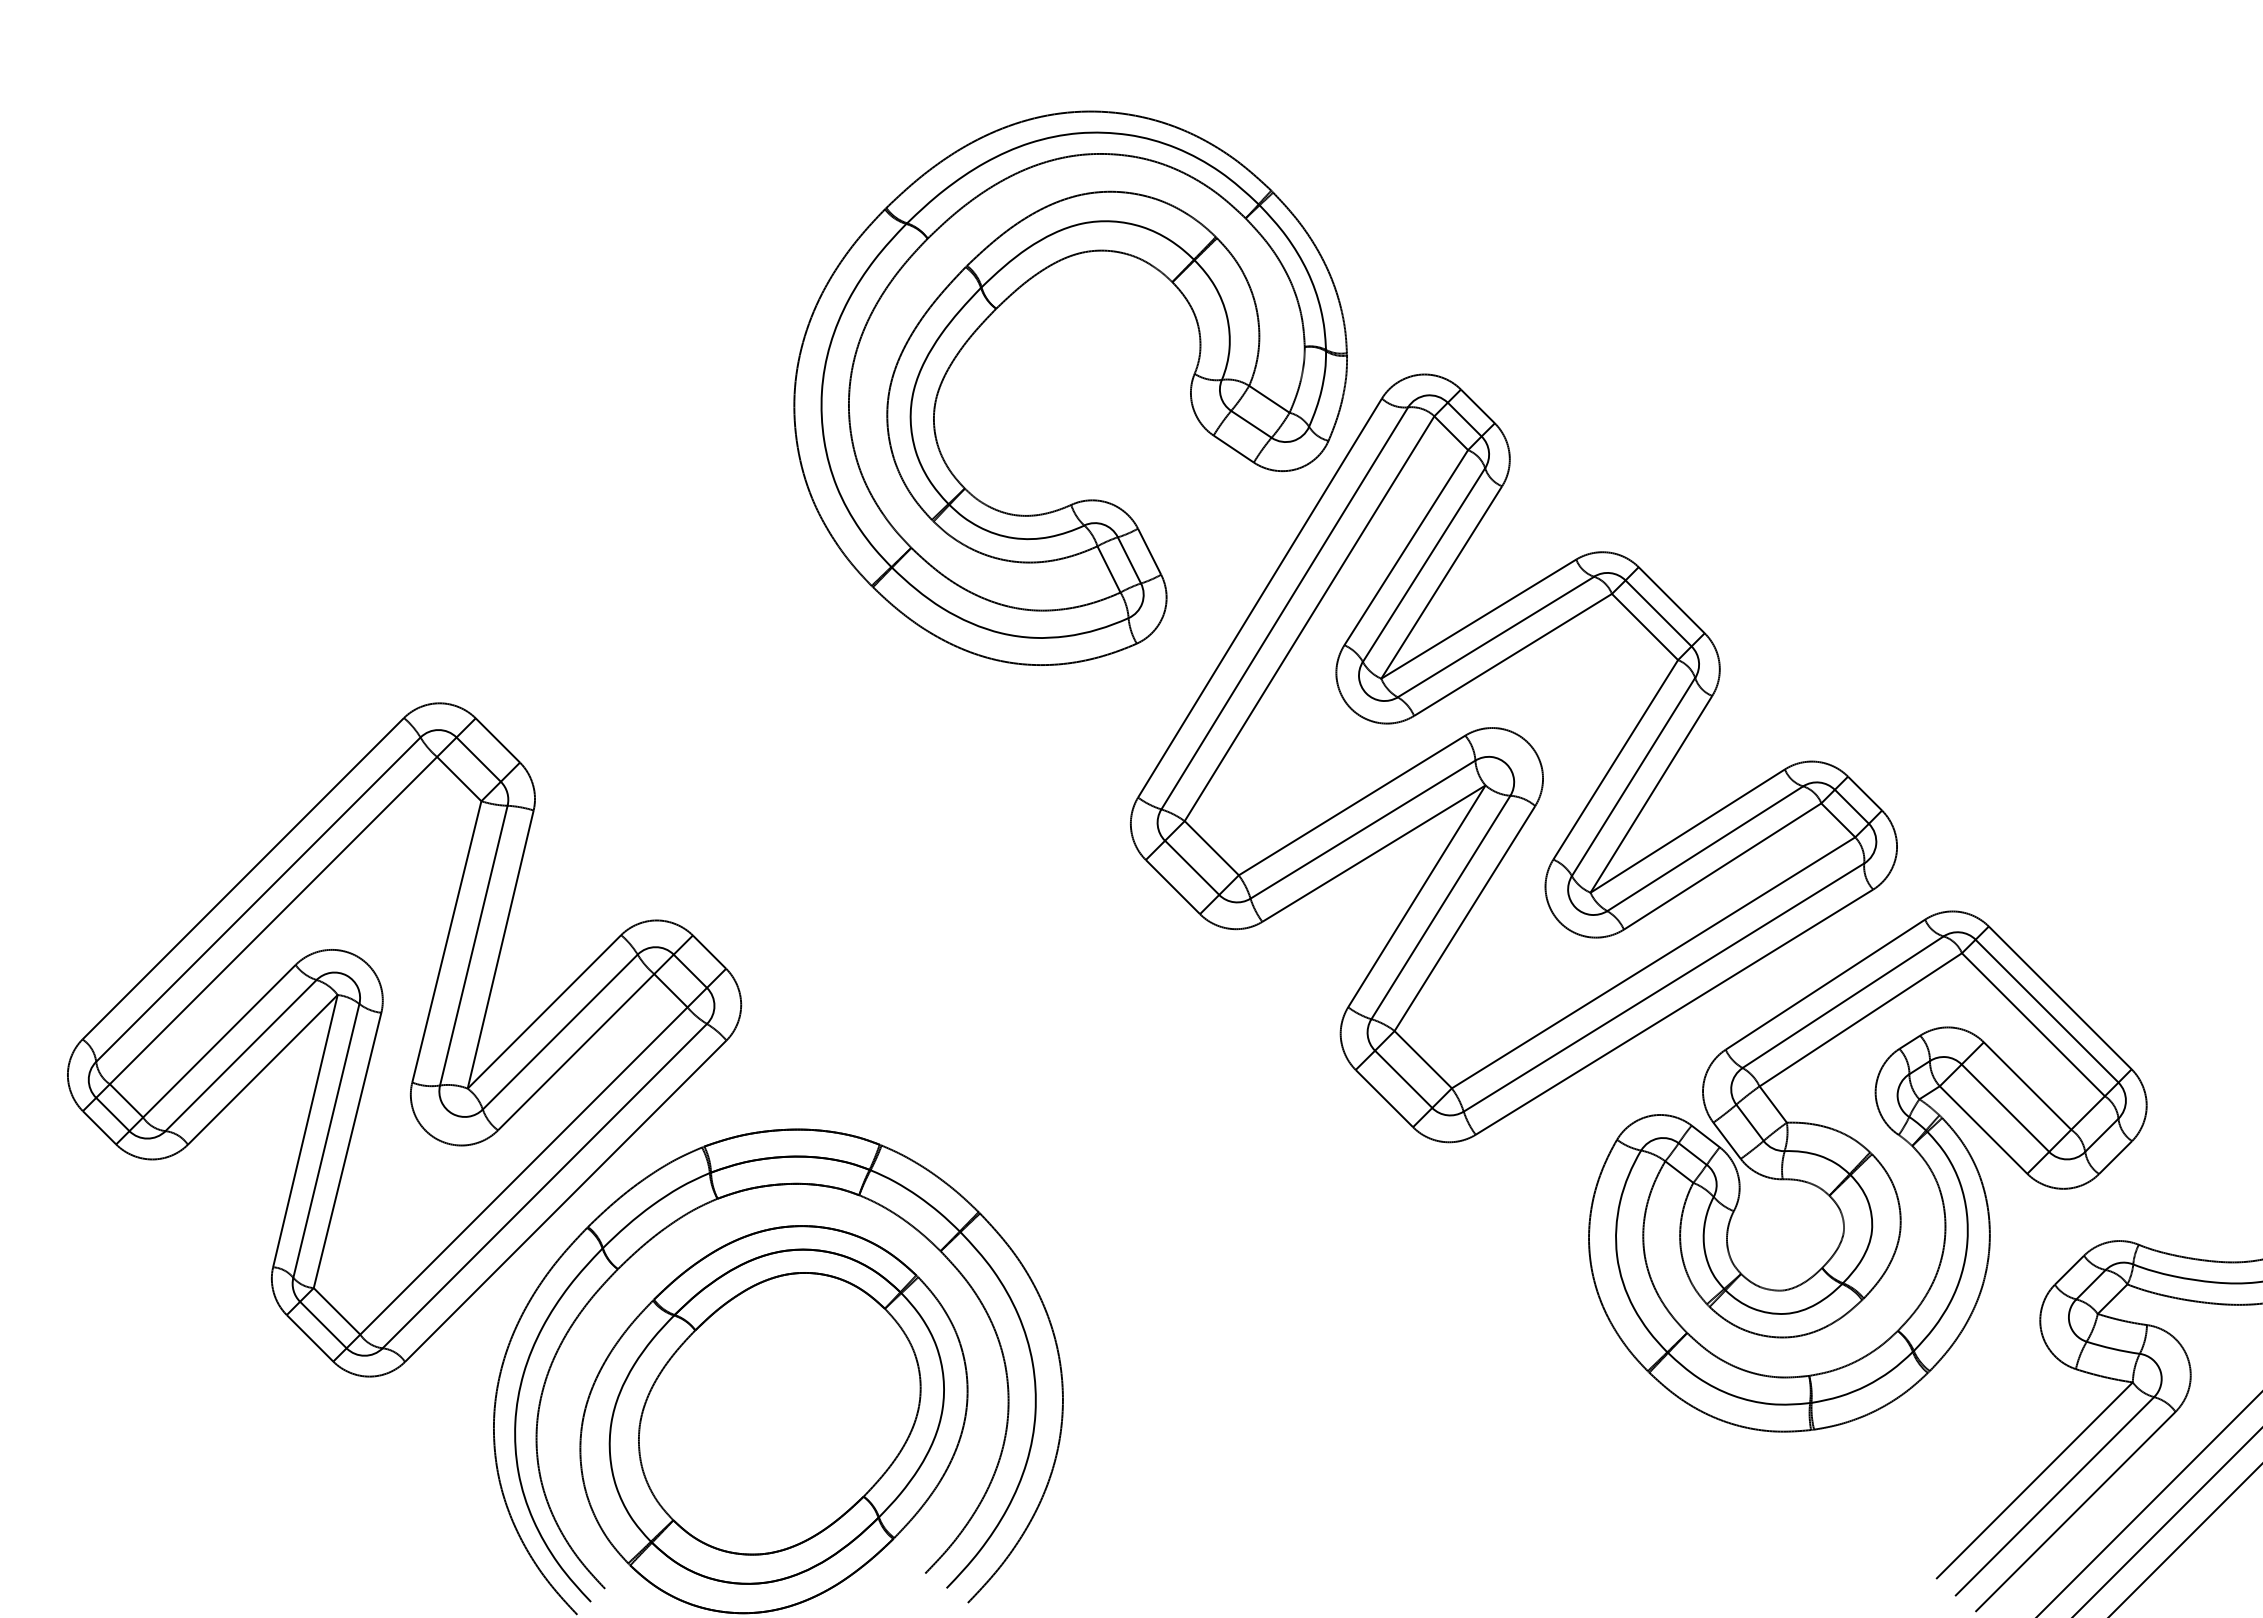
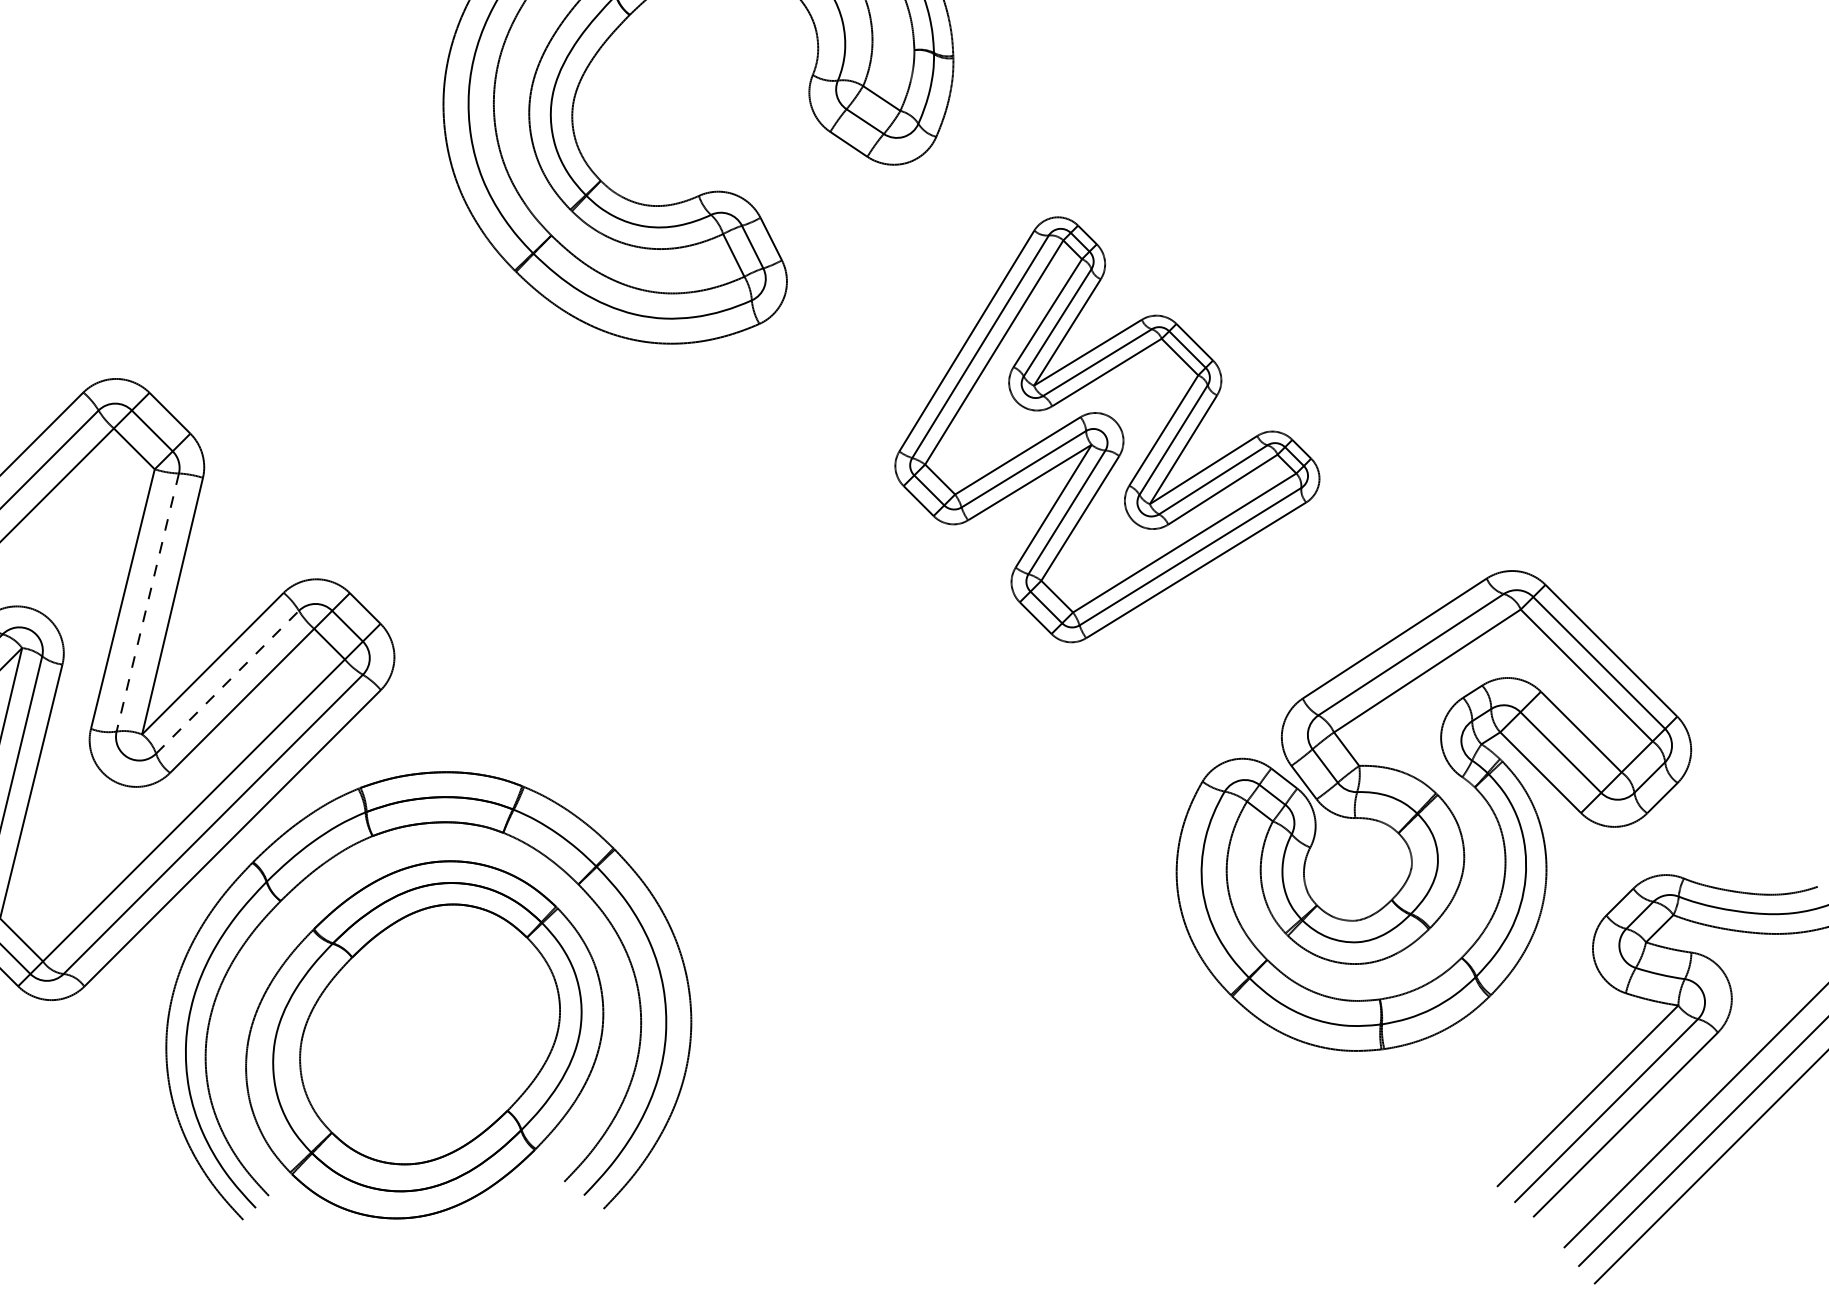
part: (1513, 758) -> (1106, 429), size x0.6
line: (473, 945) -> (147, 602), solid -> dashed
line: (560, 1031) -> (227, 681), solid -> dashed

